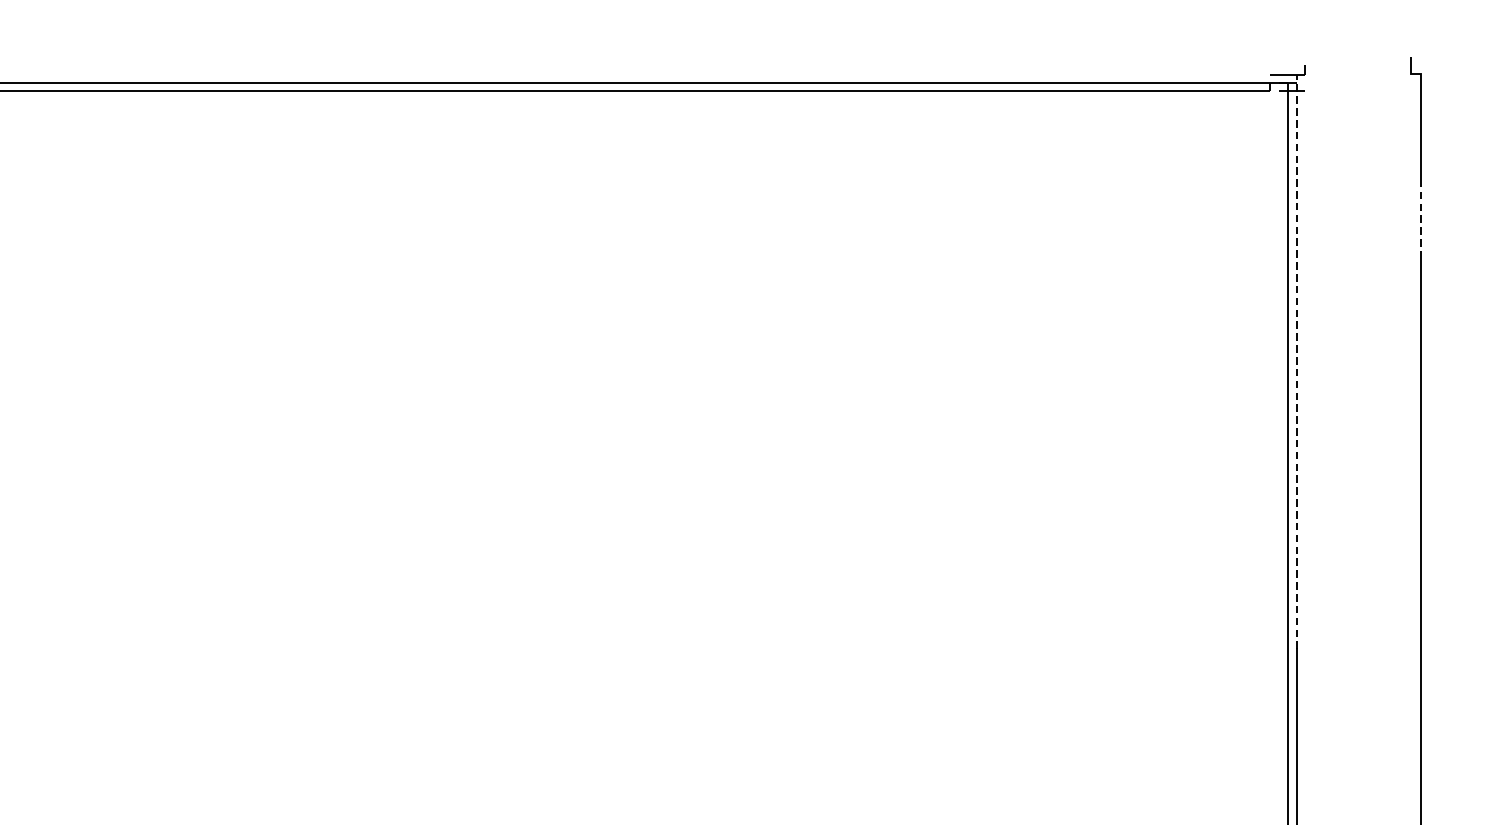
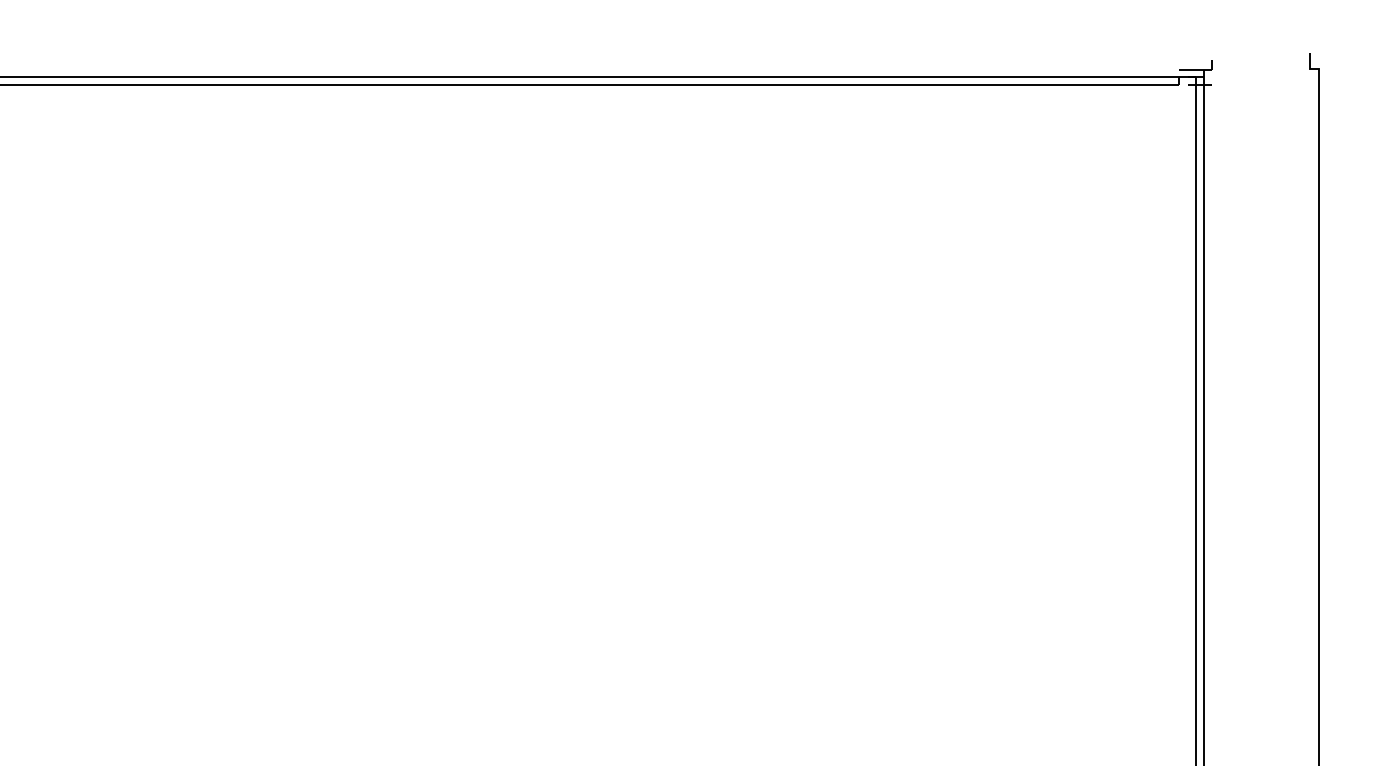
line: (1421, 215) -> (1319, 200), dashed -> solid
line: (1296, 361) -> (1203, 335), dashed -> solid

